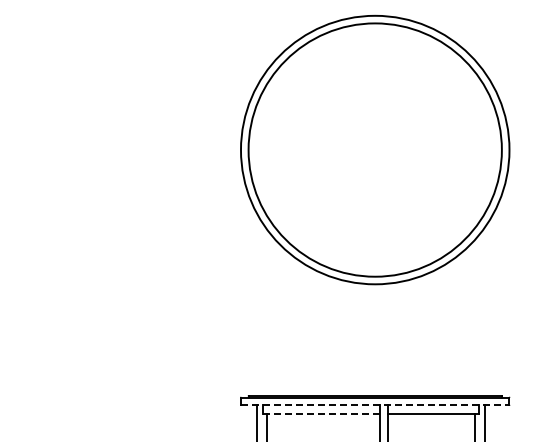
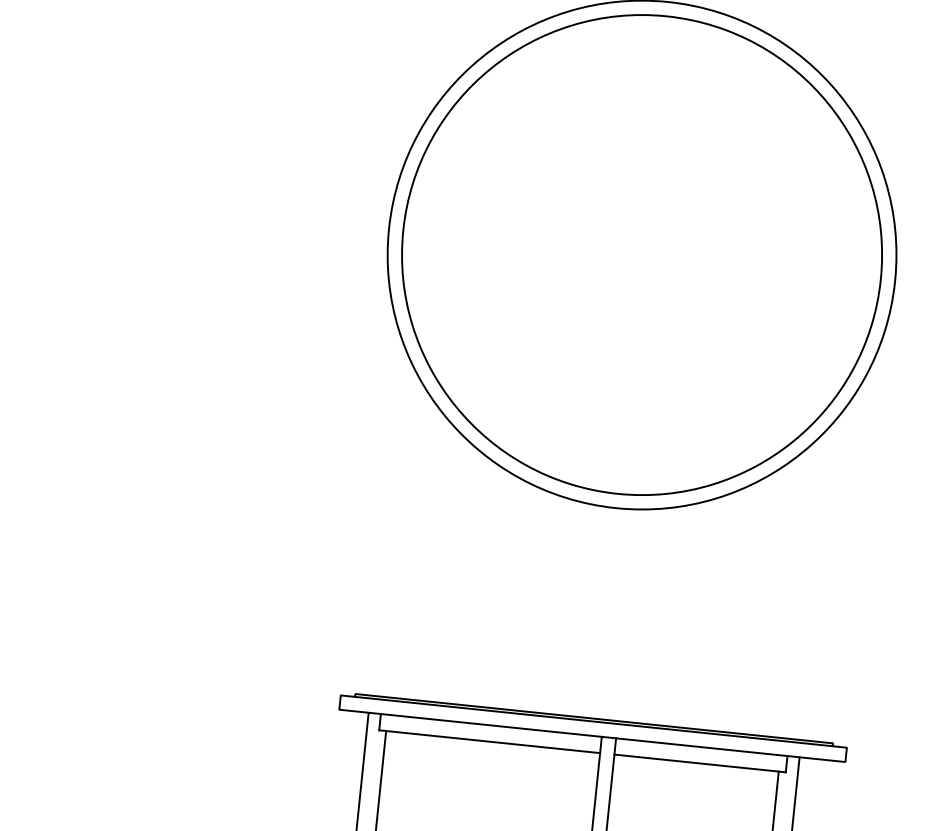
line: (375, 405) -> (592, 736), dashed -> solid
line: (321, 413) -> (489, 741), dashed -> solid

